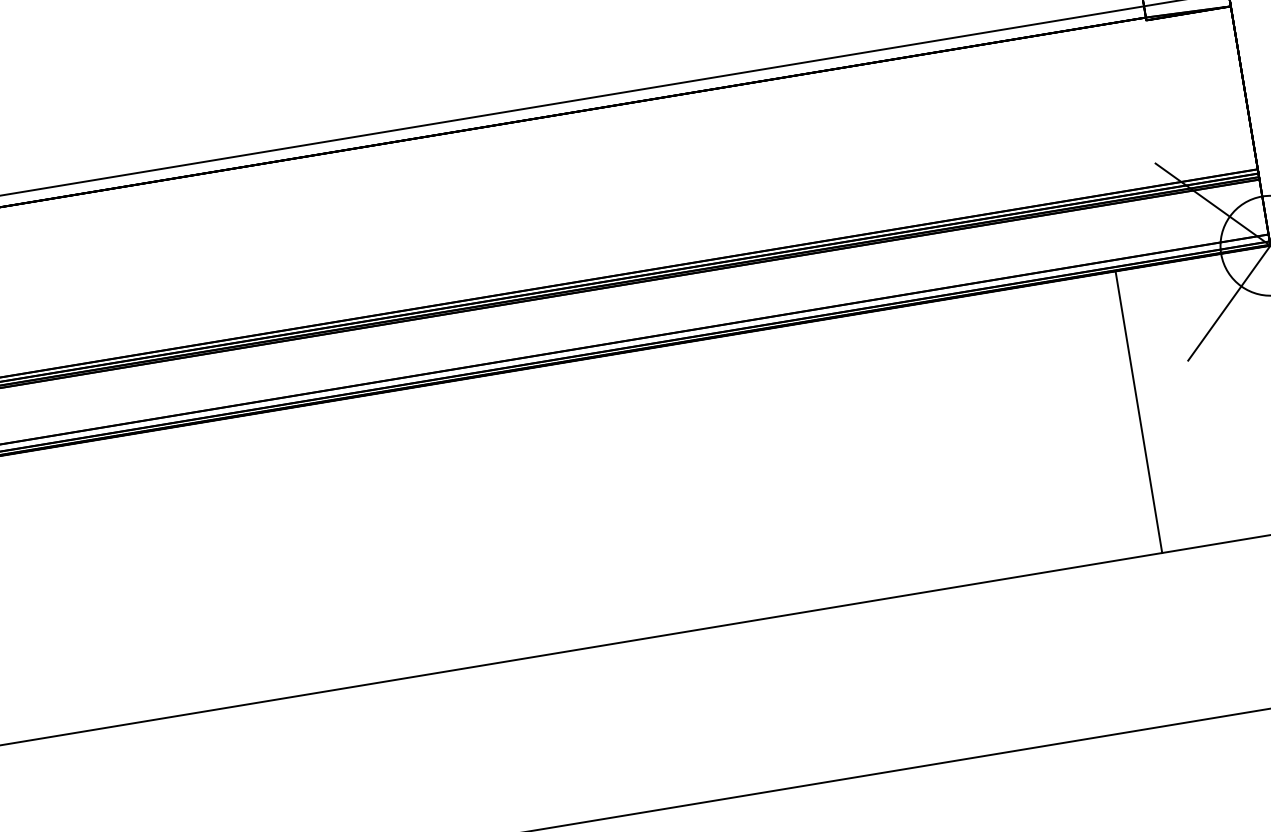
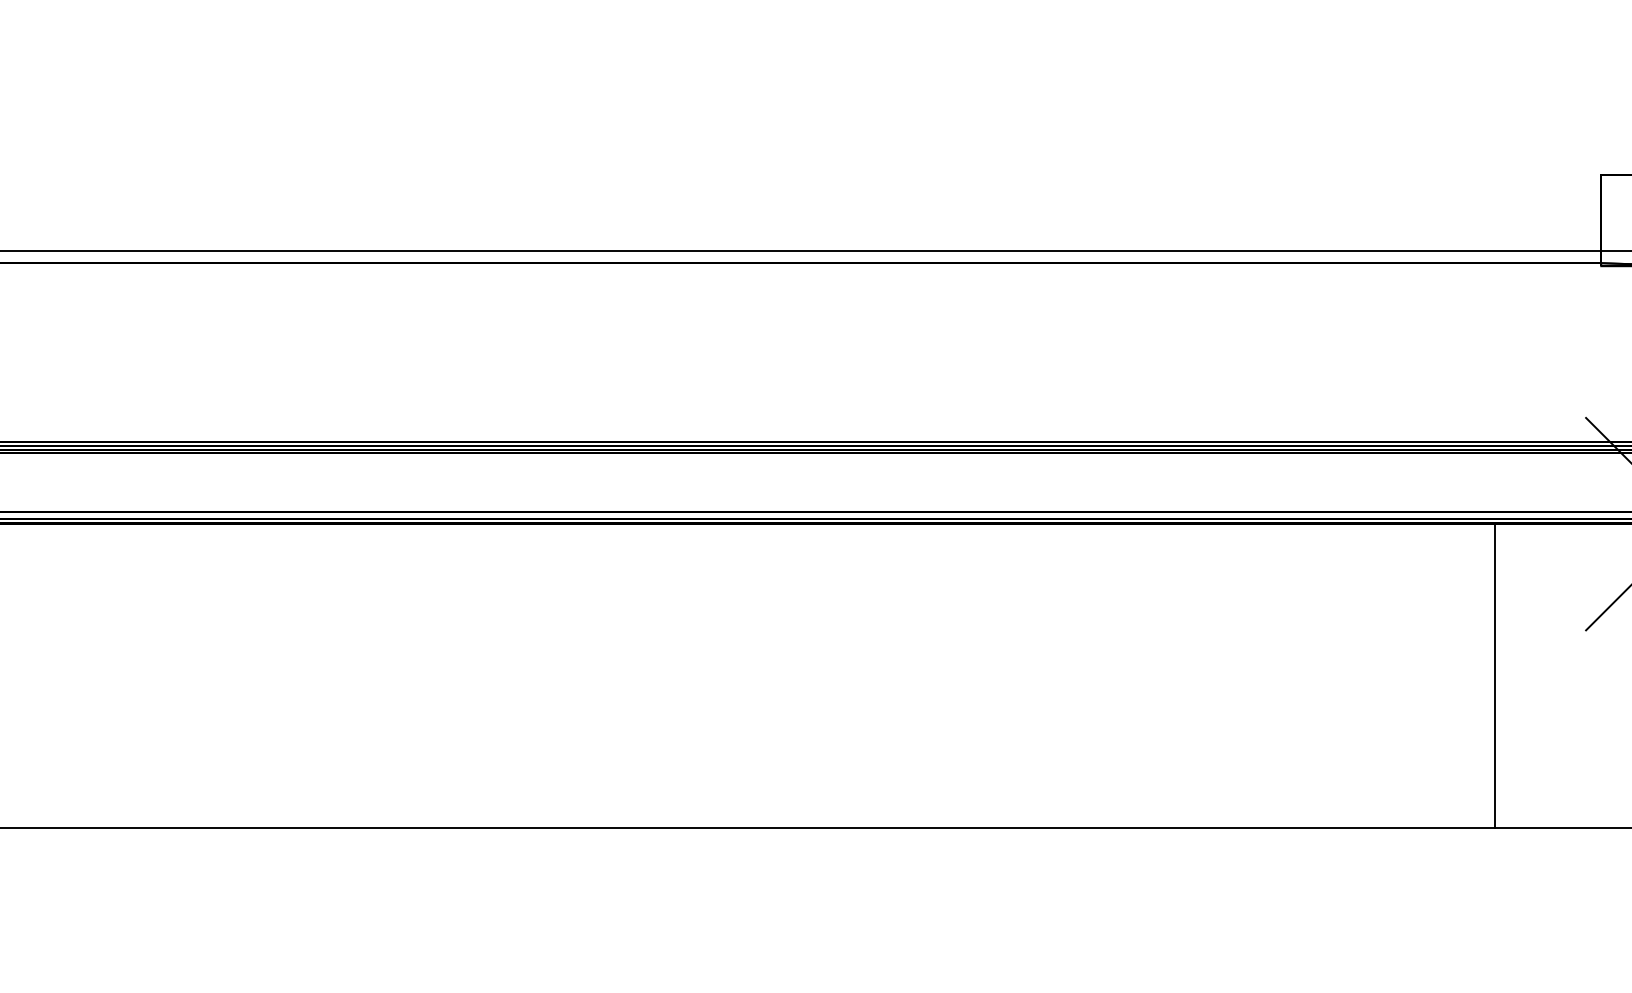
line: (1138, 411) -> (1495, 675), moved

